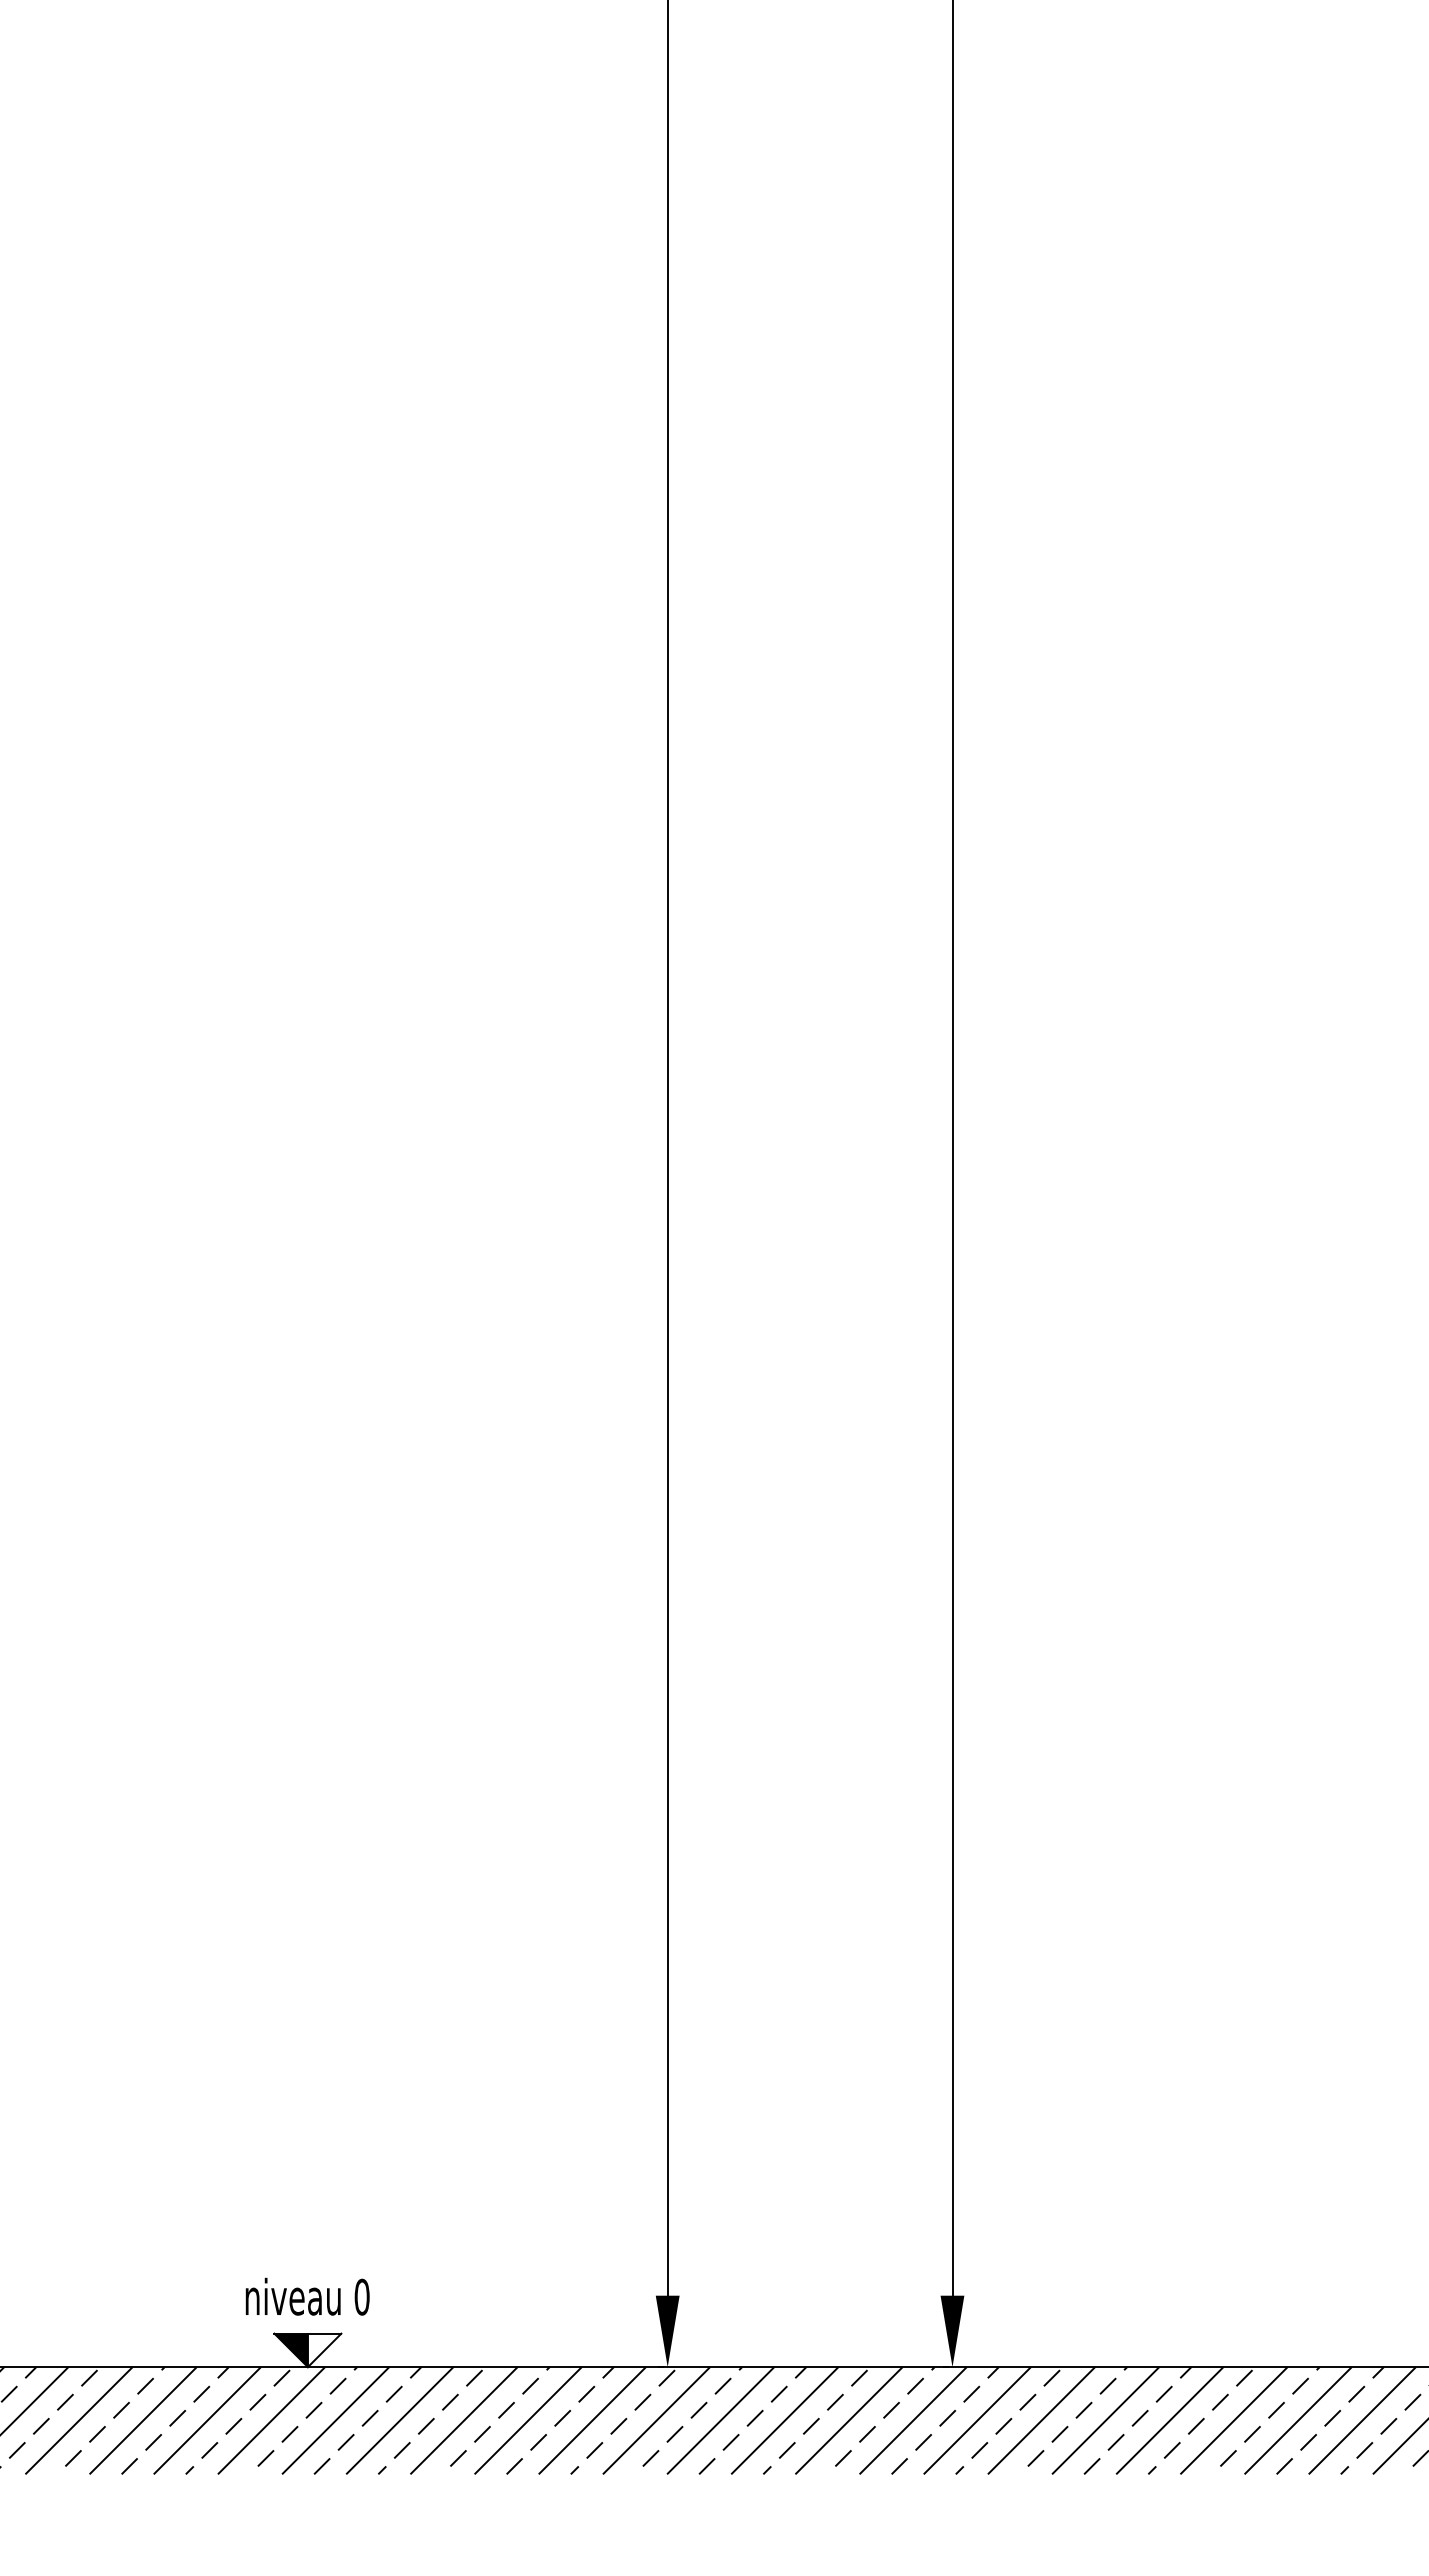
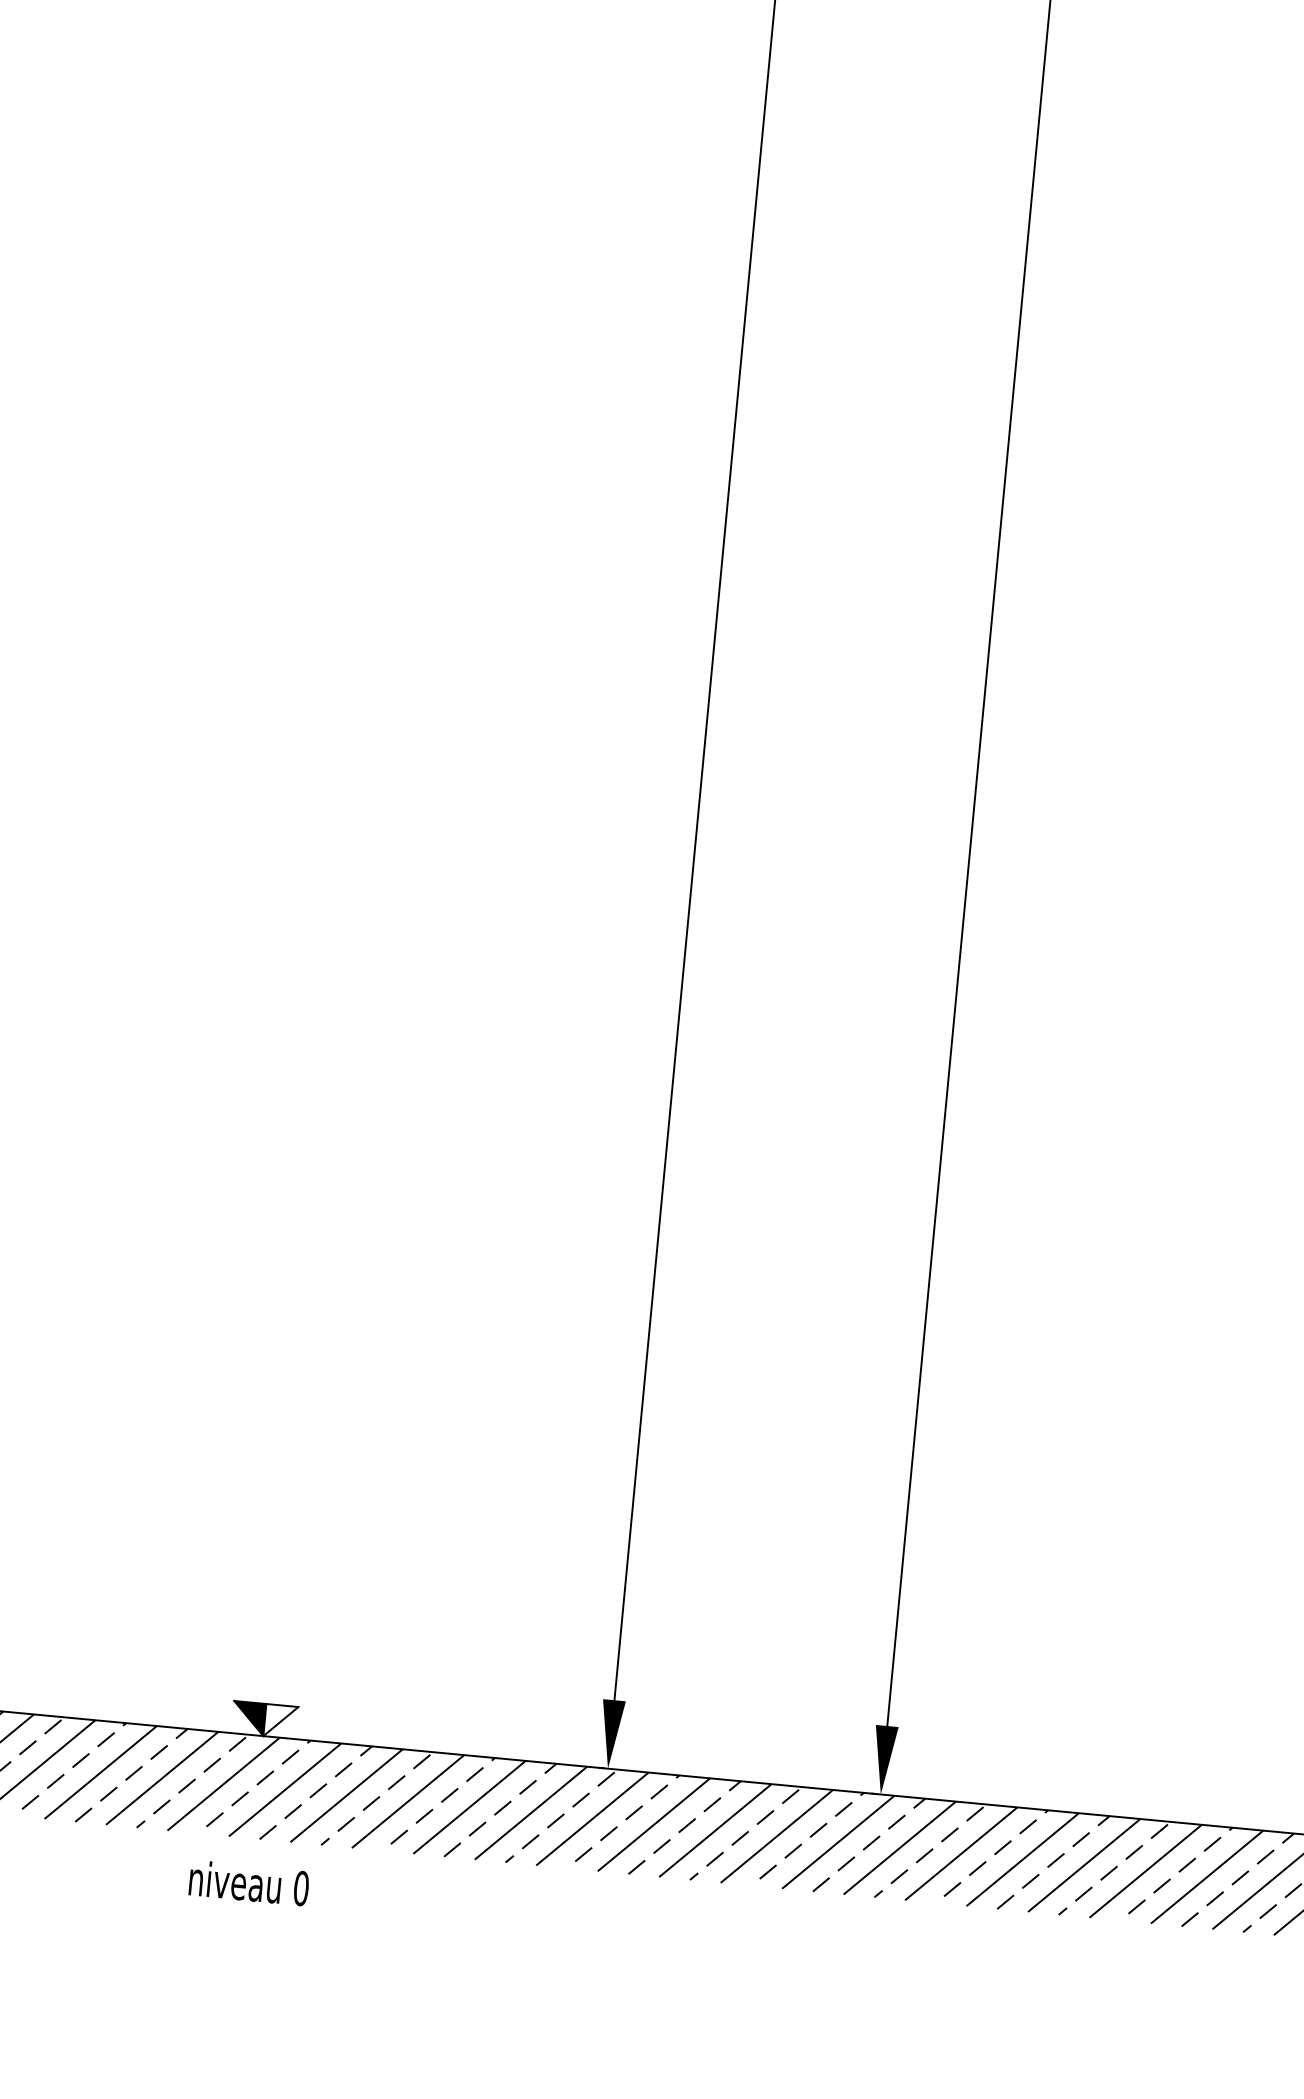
text: (307, 2296) -> (249, 1882), moved

